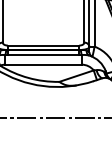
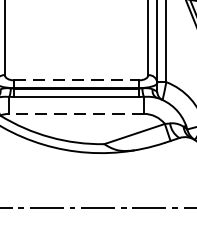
line: (43, 45) -> (76, 80), solid -> dashed
line: (43, 64) -> (76, 113), solid -> dashed

